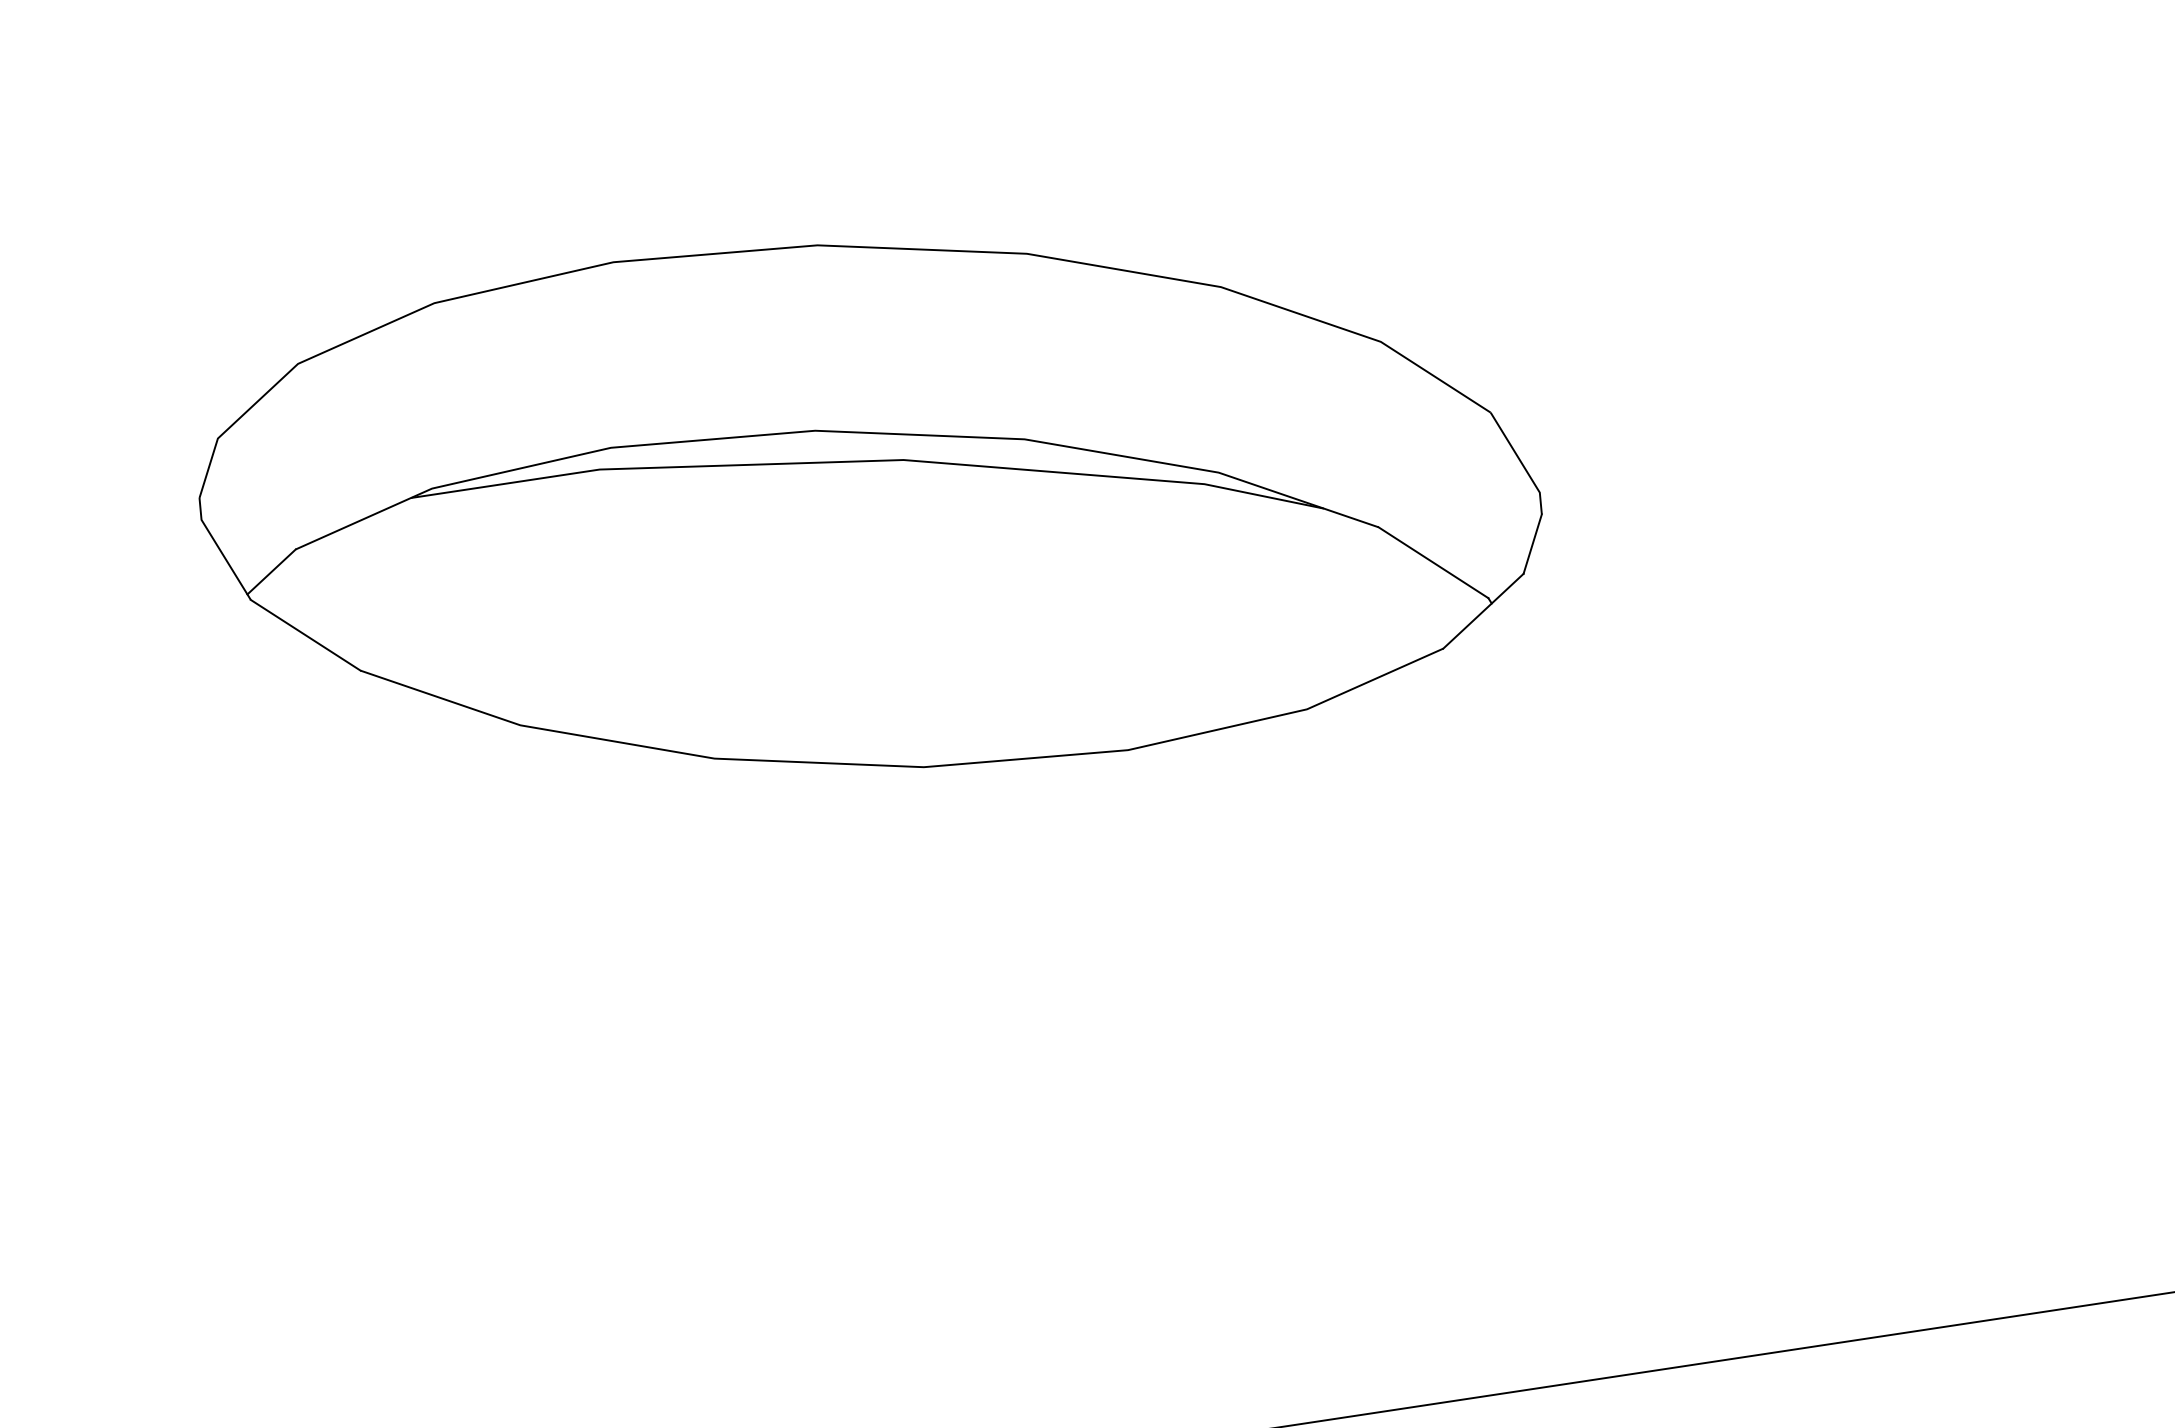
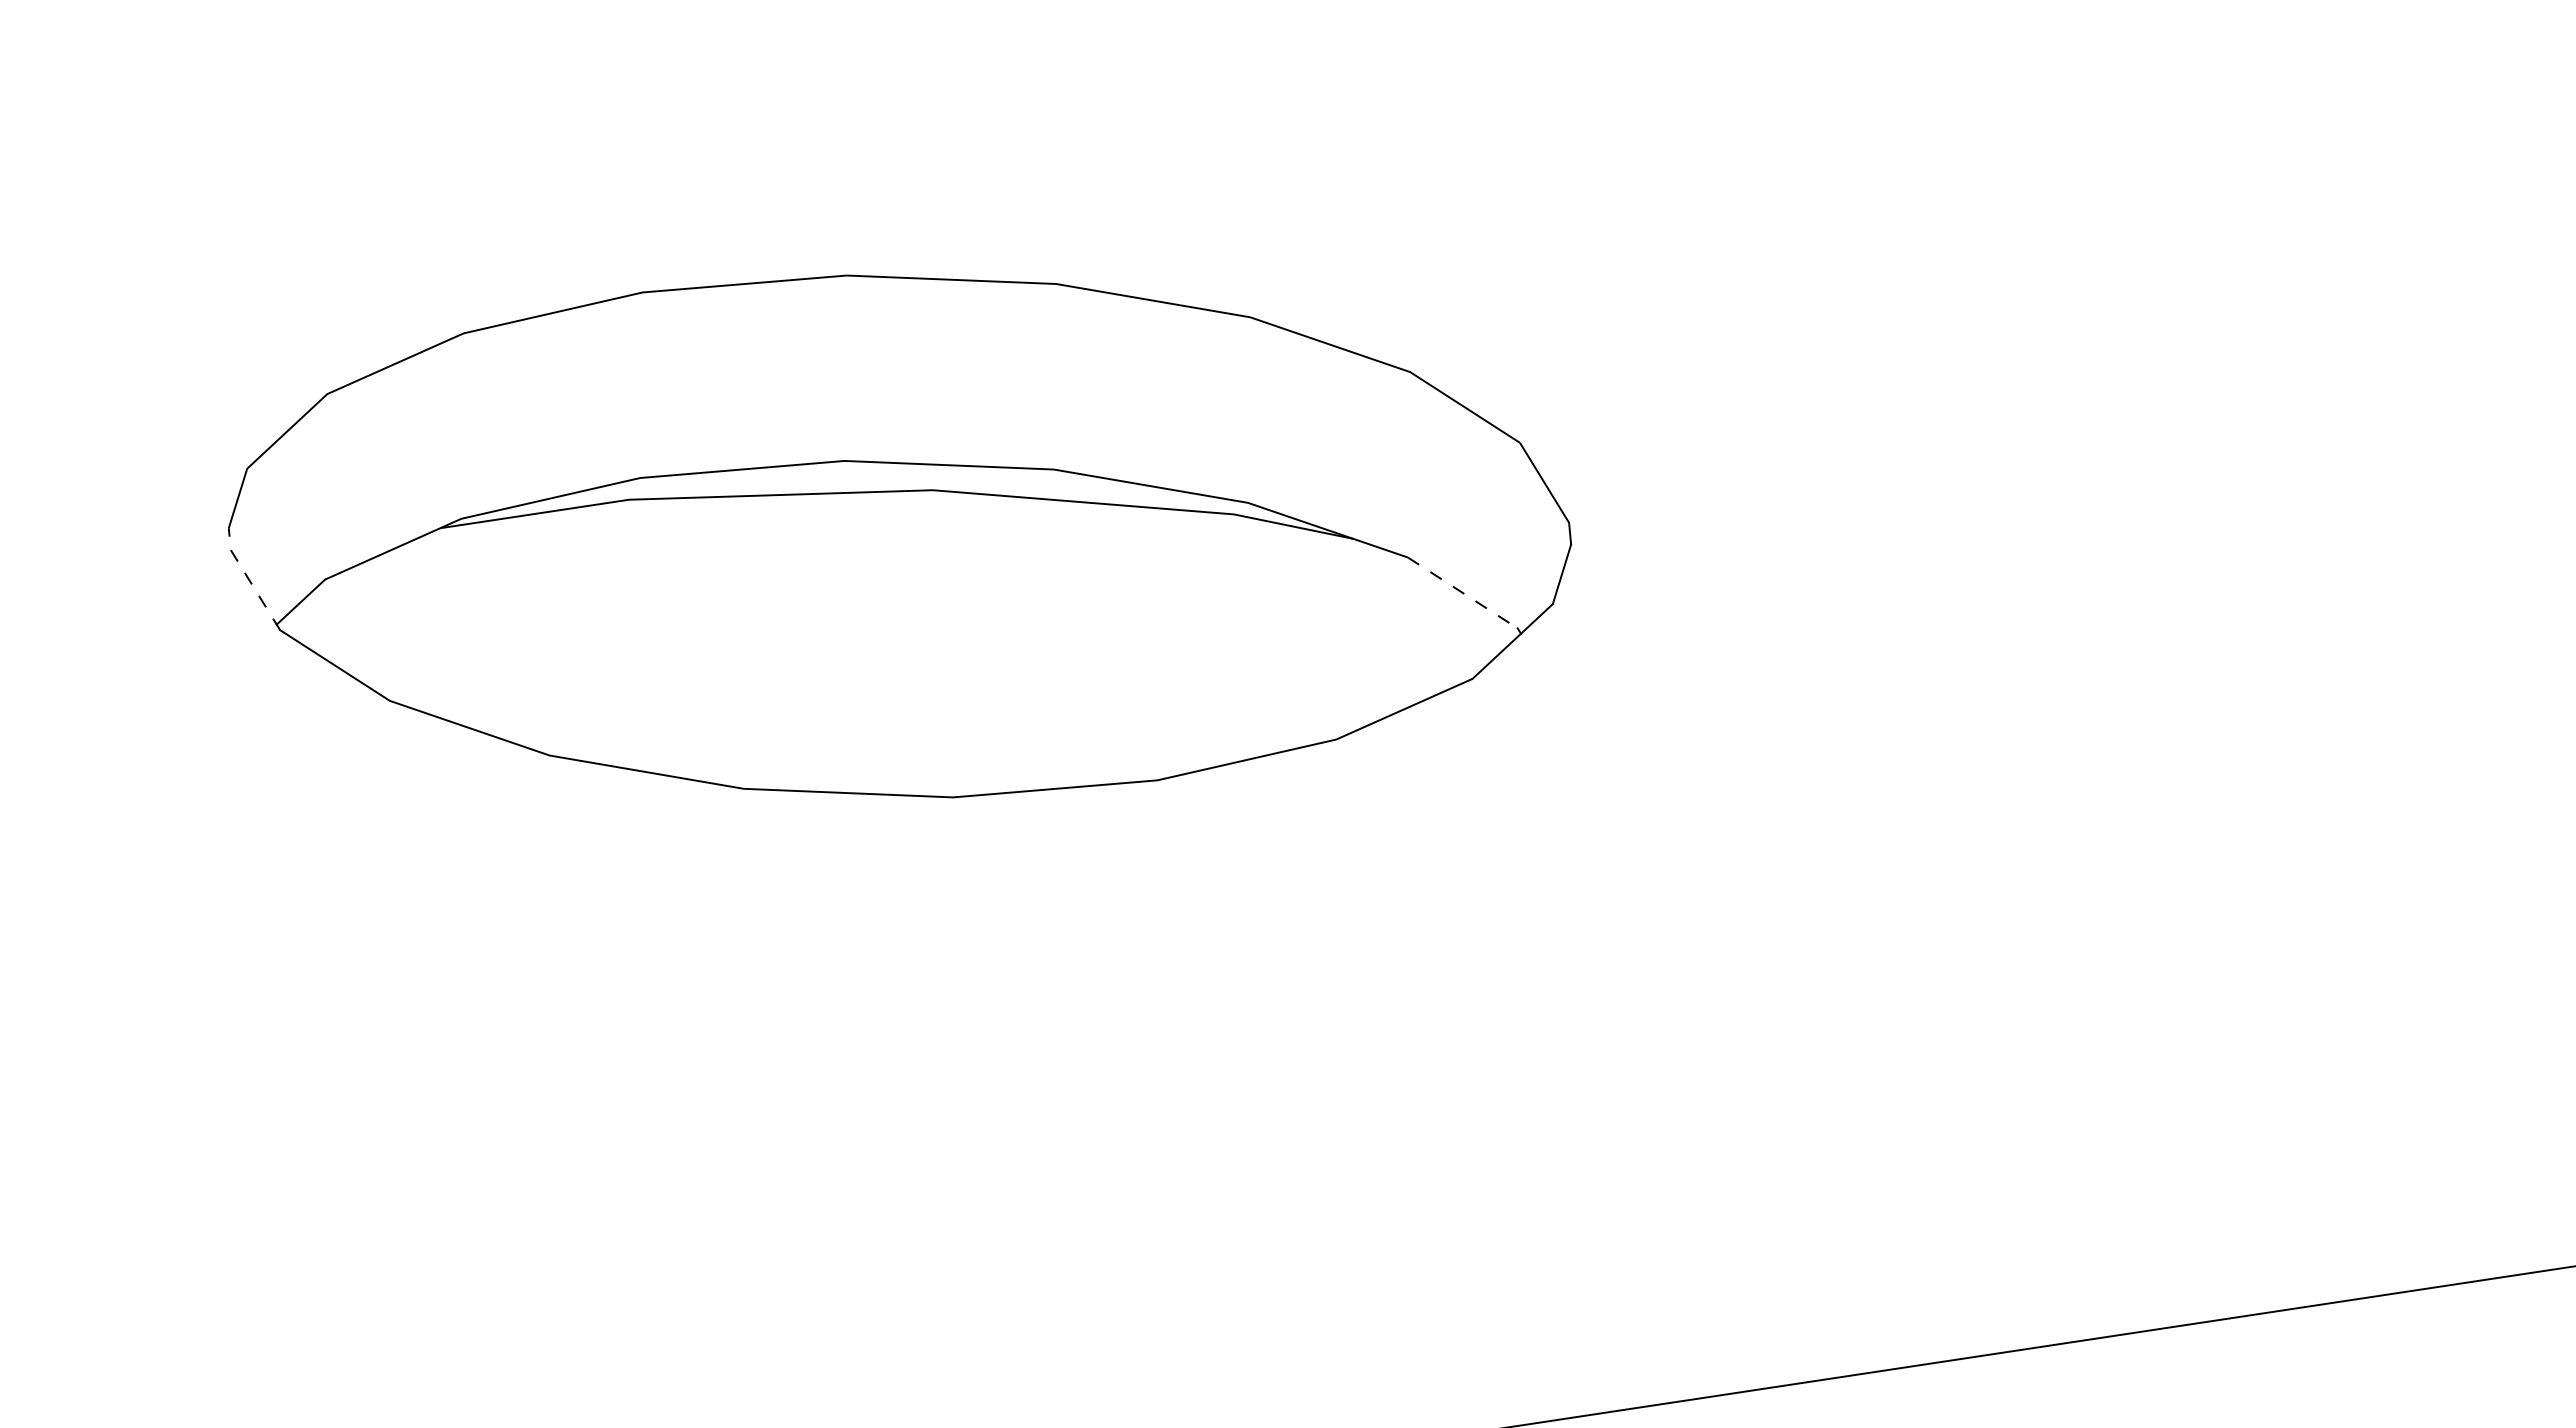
line: (220, 549) -> (249, 579), solid -> dashed
line: (1434, 563) -> (1463, 593), solid -> dashed

